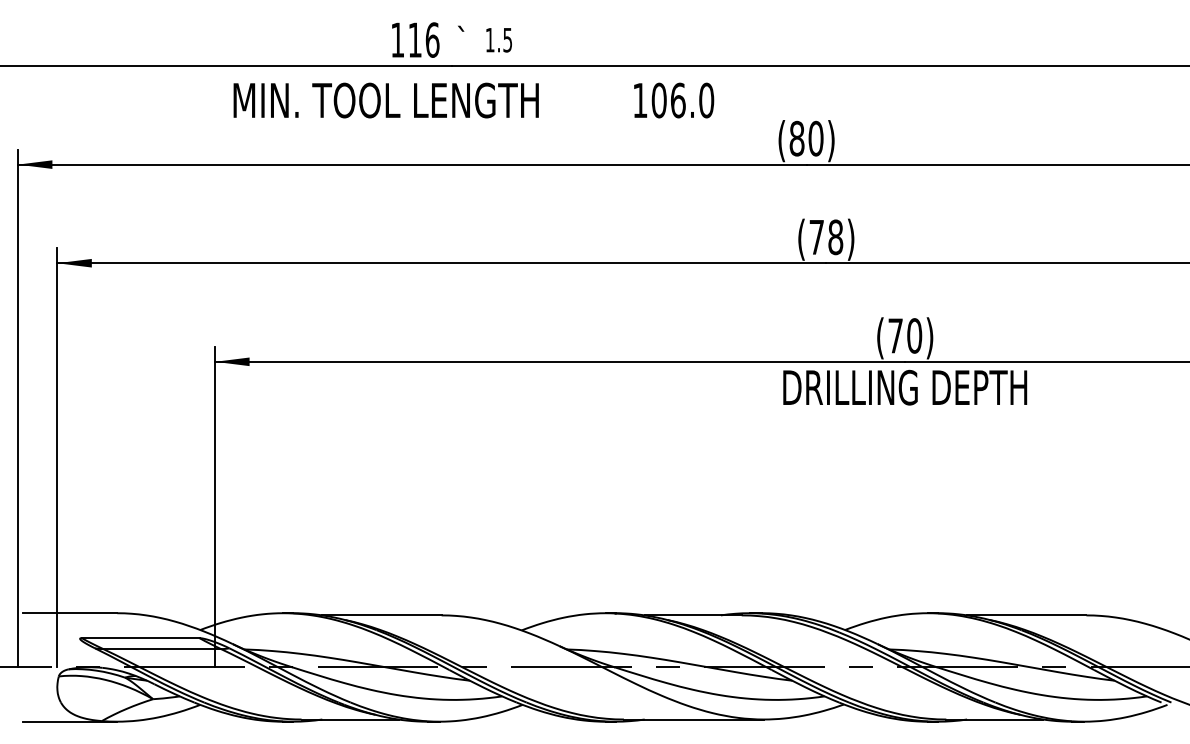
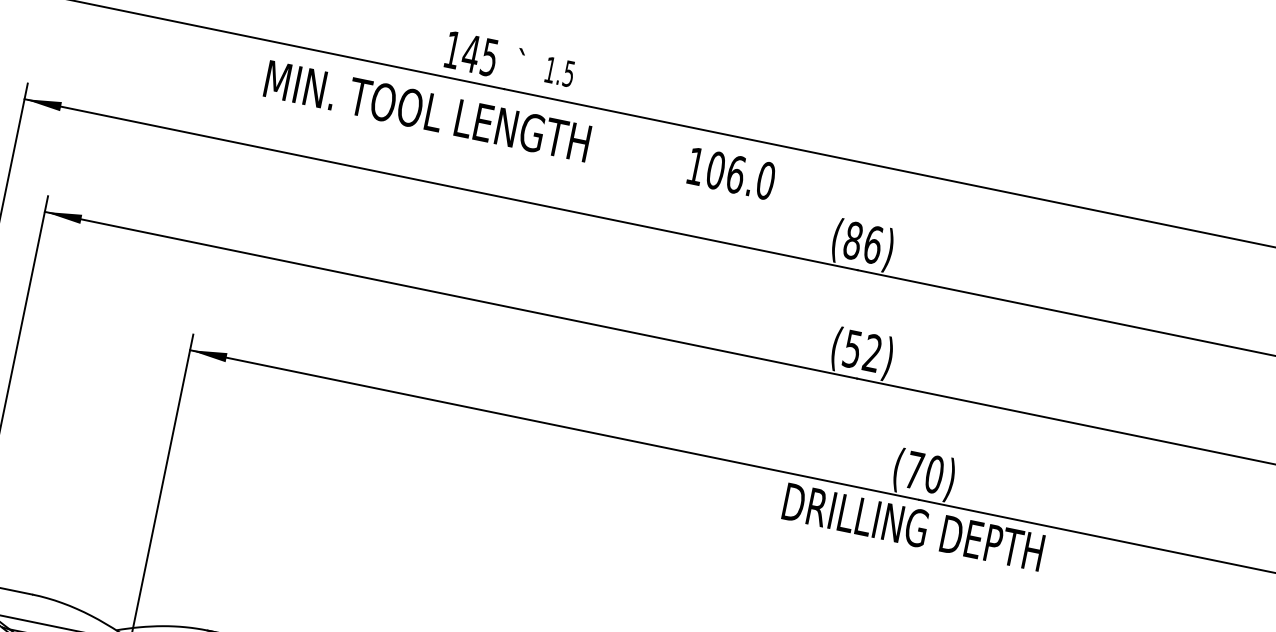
text: (423, 39) -> (480, 54), 116 -> 145
text: (815, 138) -> (872, 244), (80) -> (86)
text: (826, 237) -> (862, 351), (78) -> (52)

